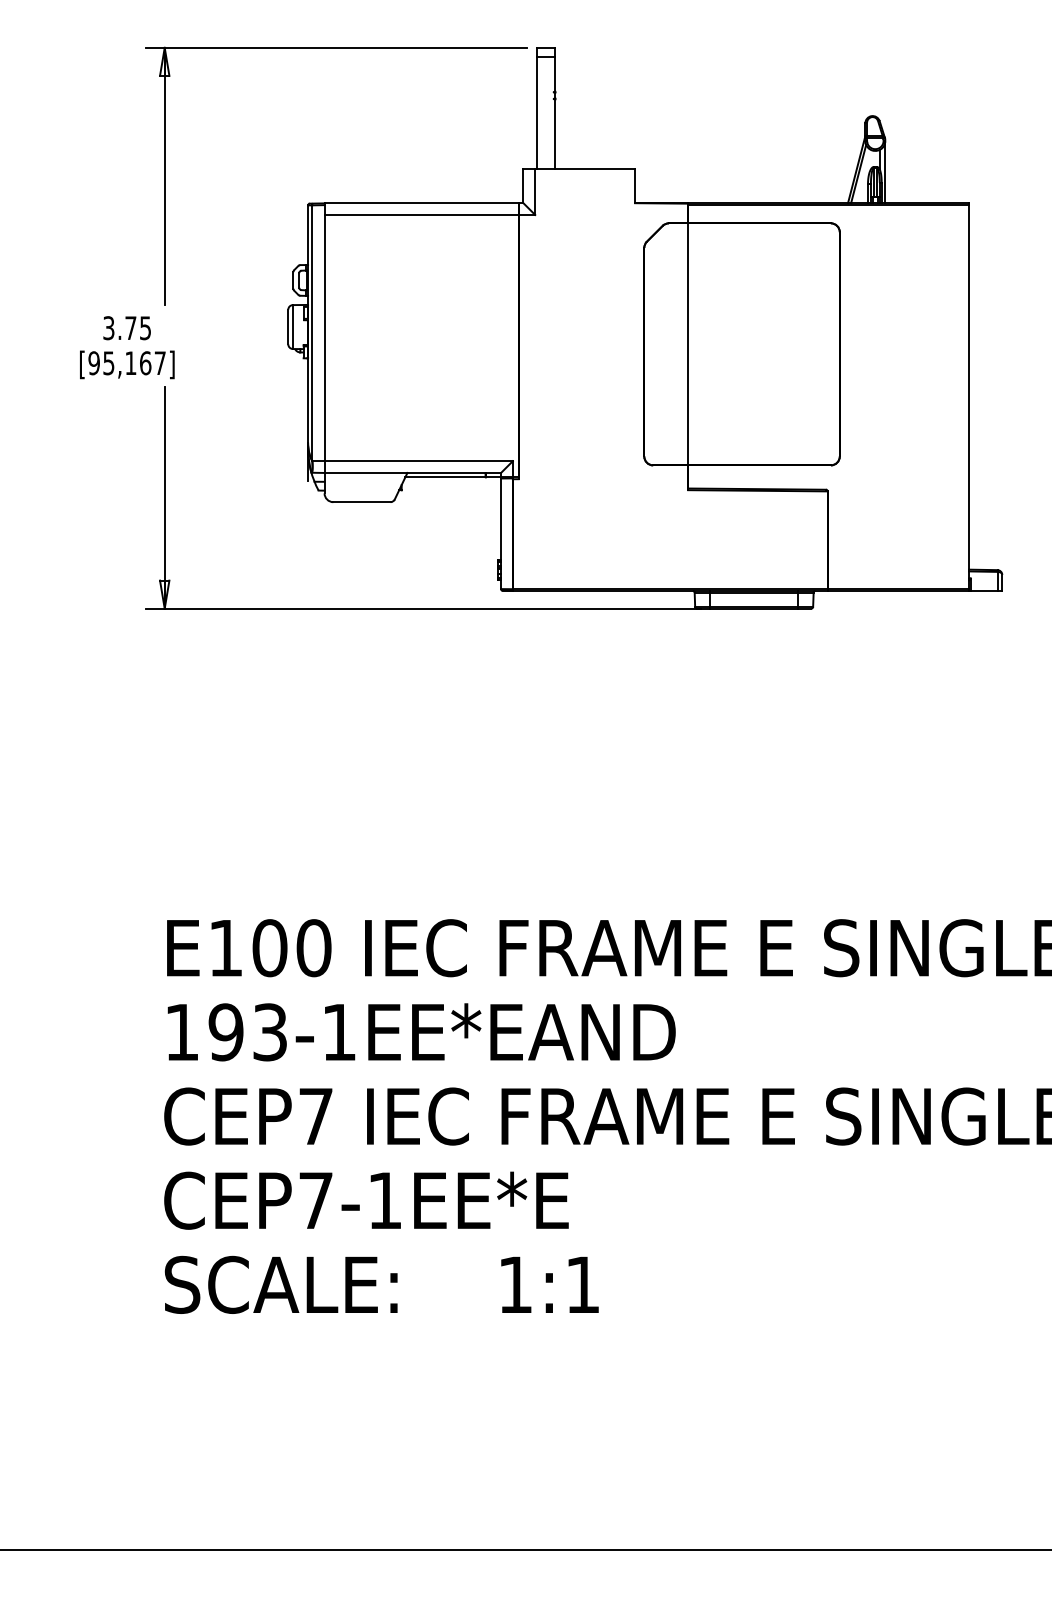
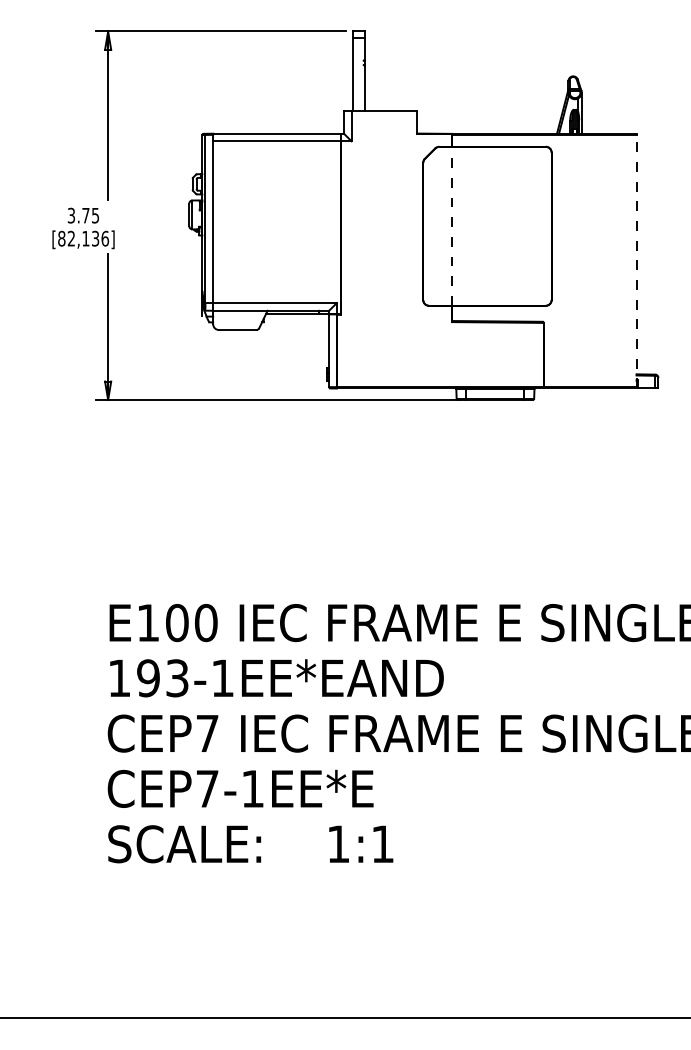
line: (688, 343) -> (452, 225), solid -> dashed
text: (127, 362) -> (83, 238), [95,167] -> [82,136]
line: (968, 396) -> (636, 260), solid -> dashed

